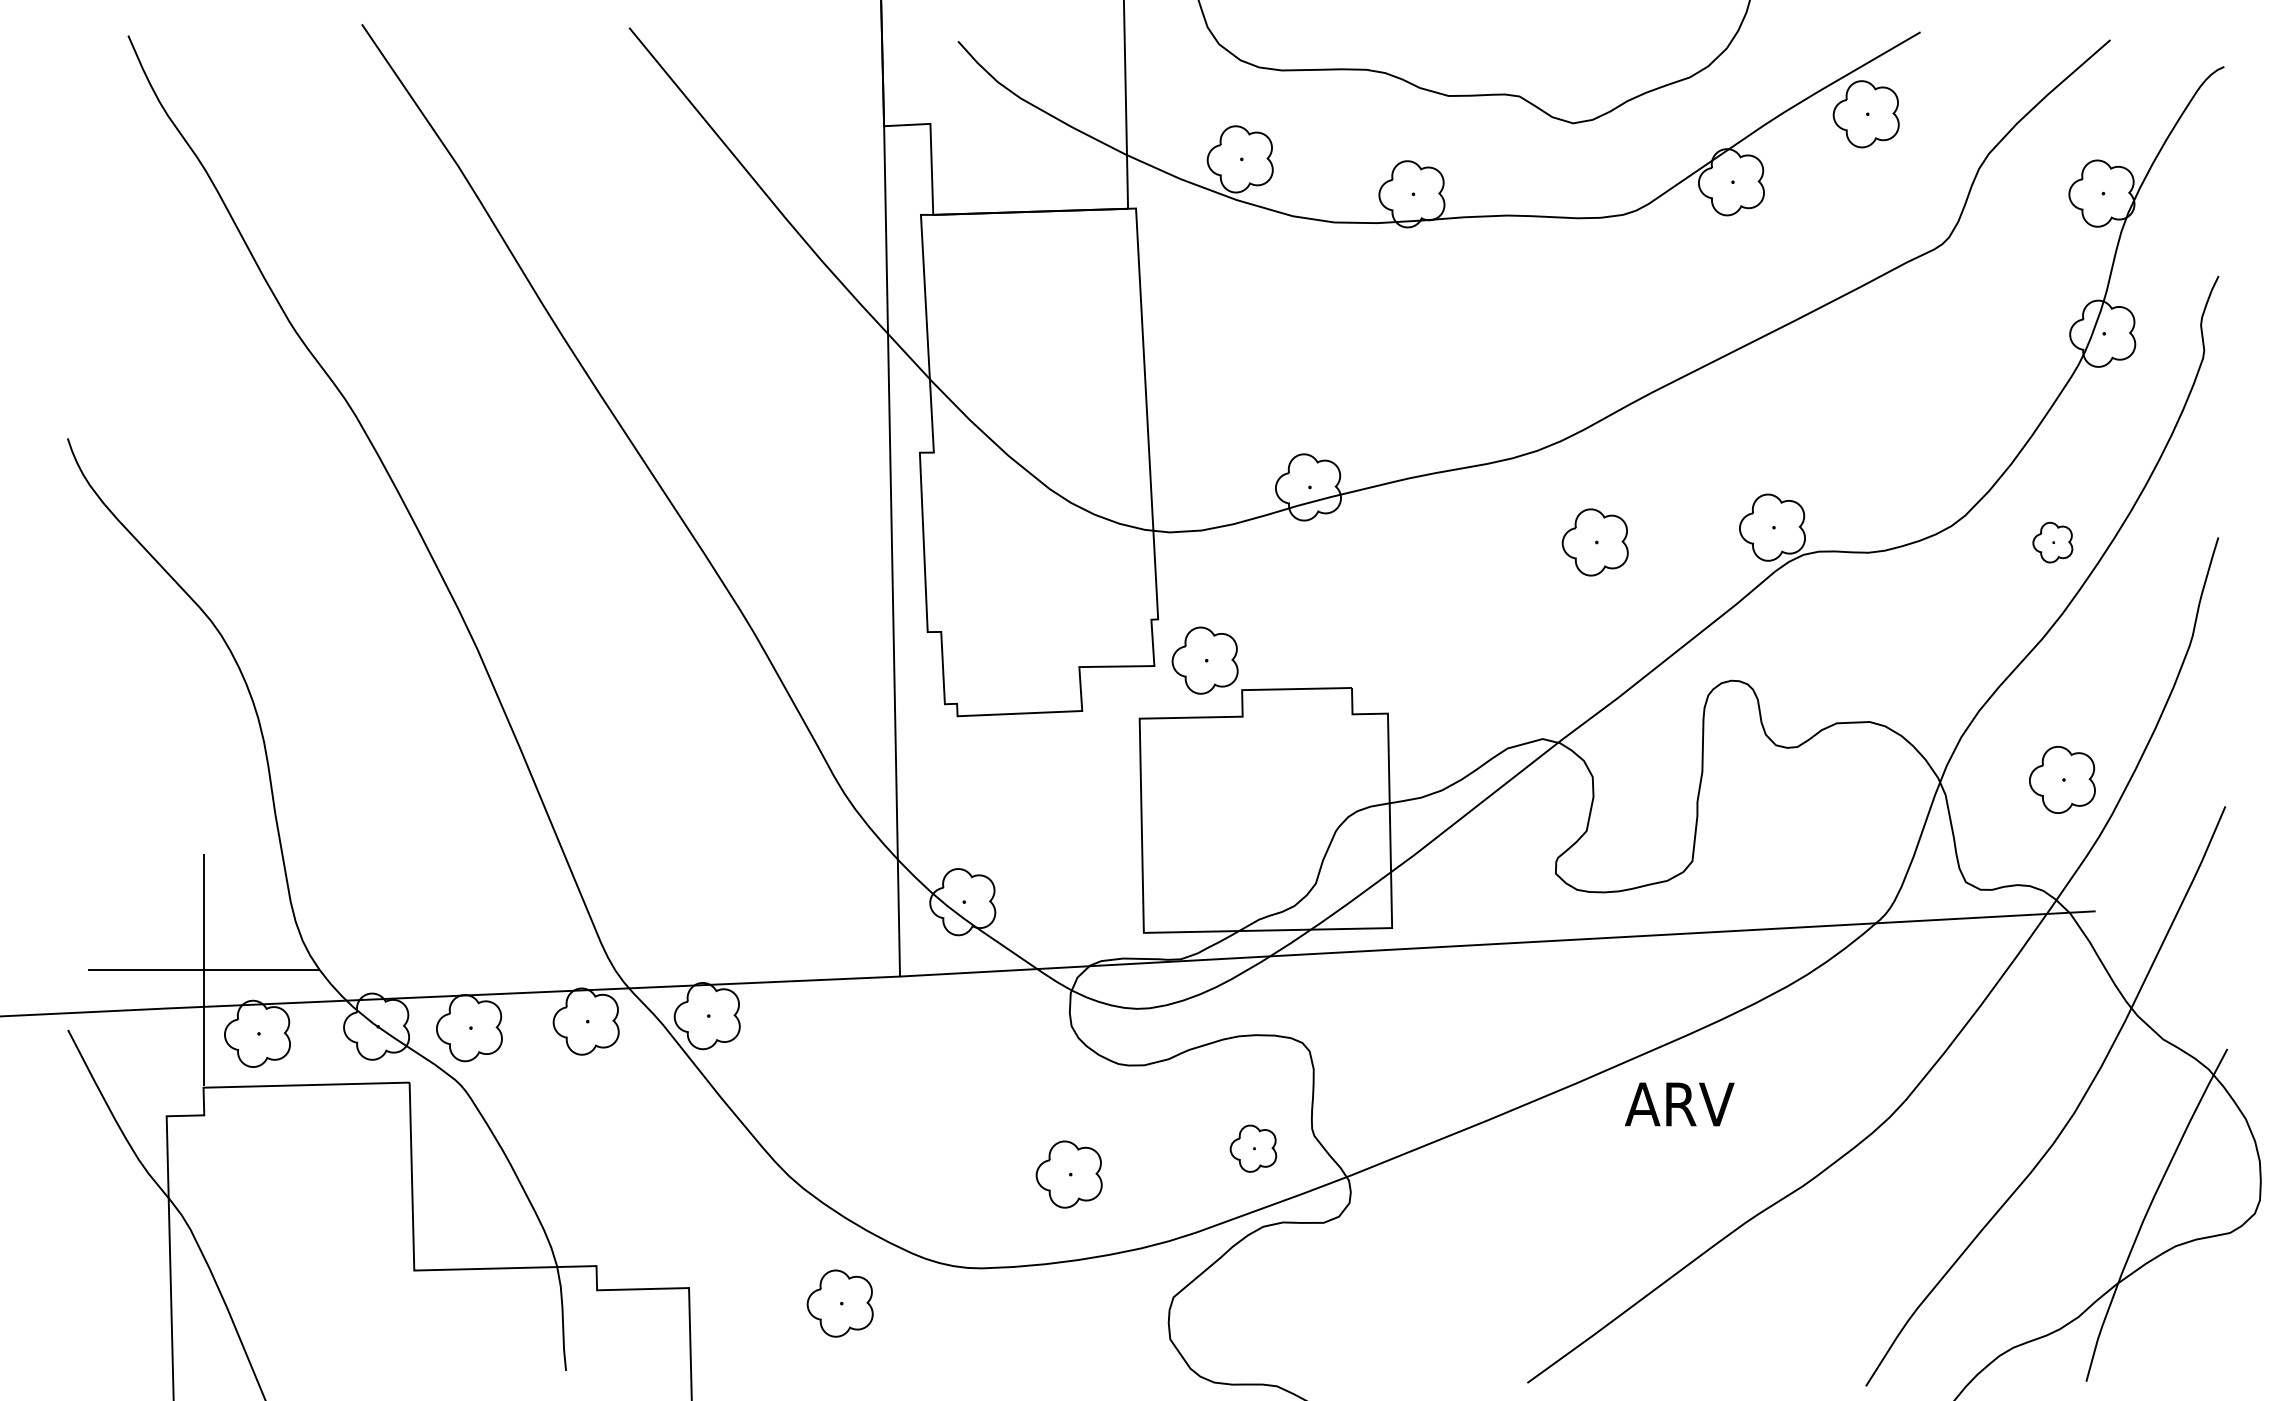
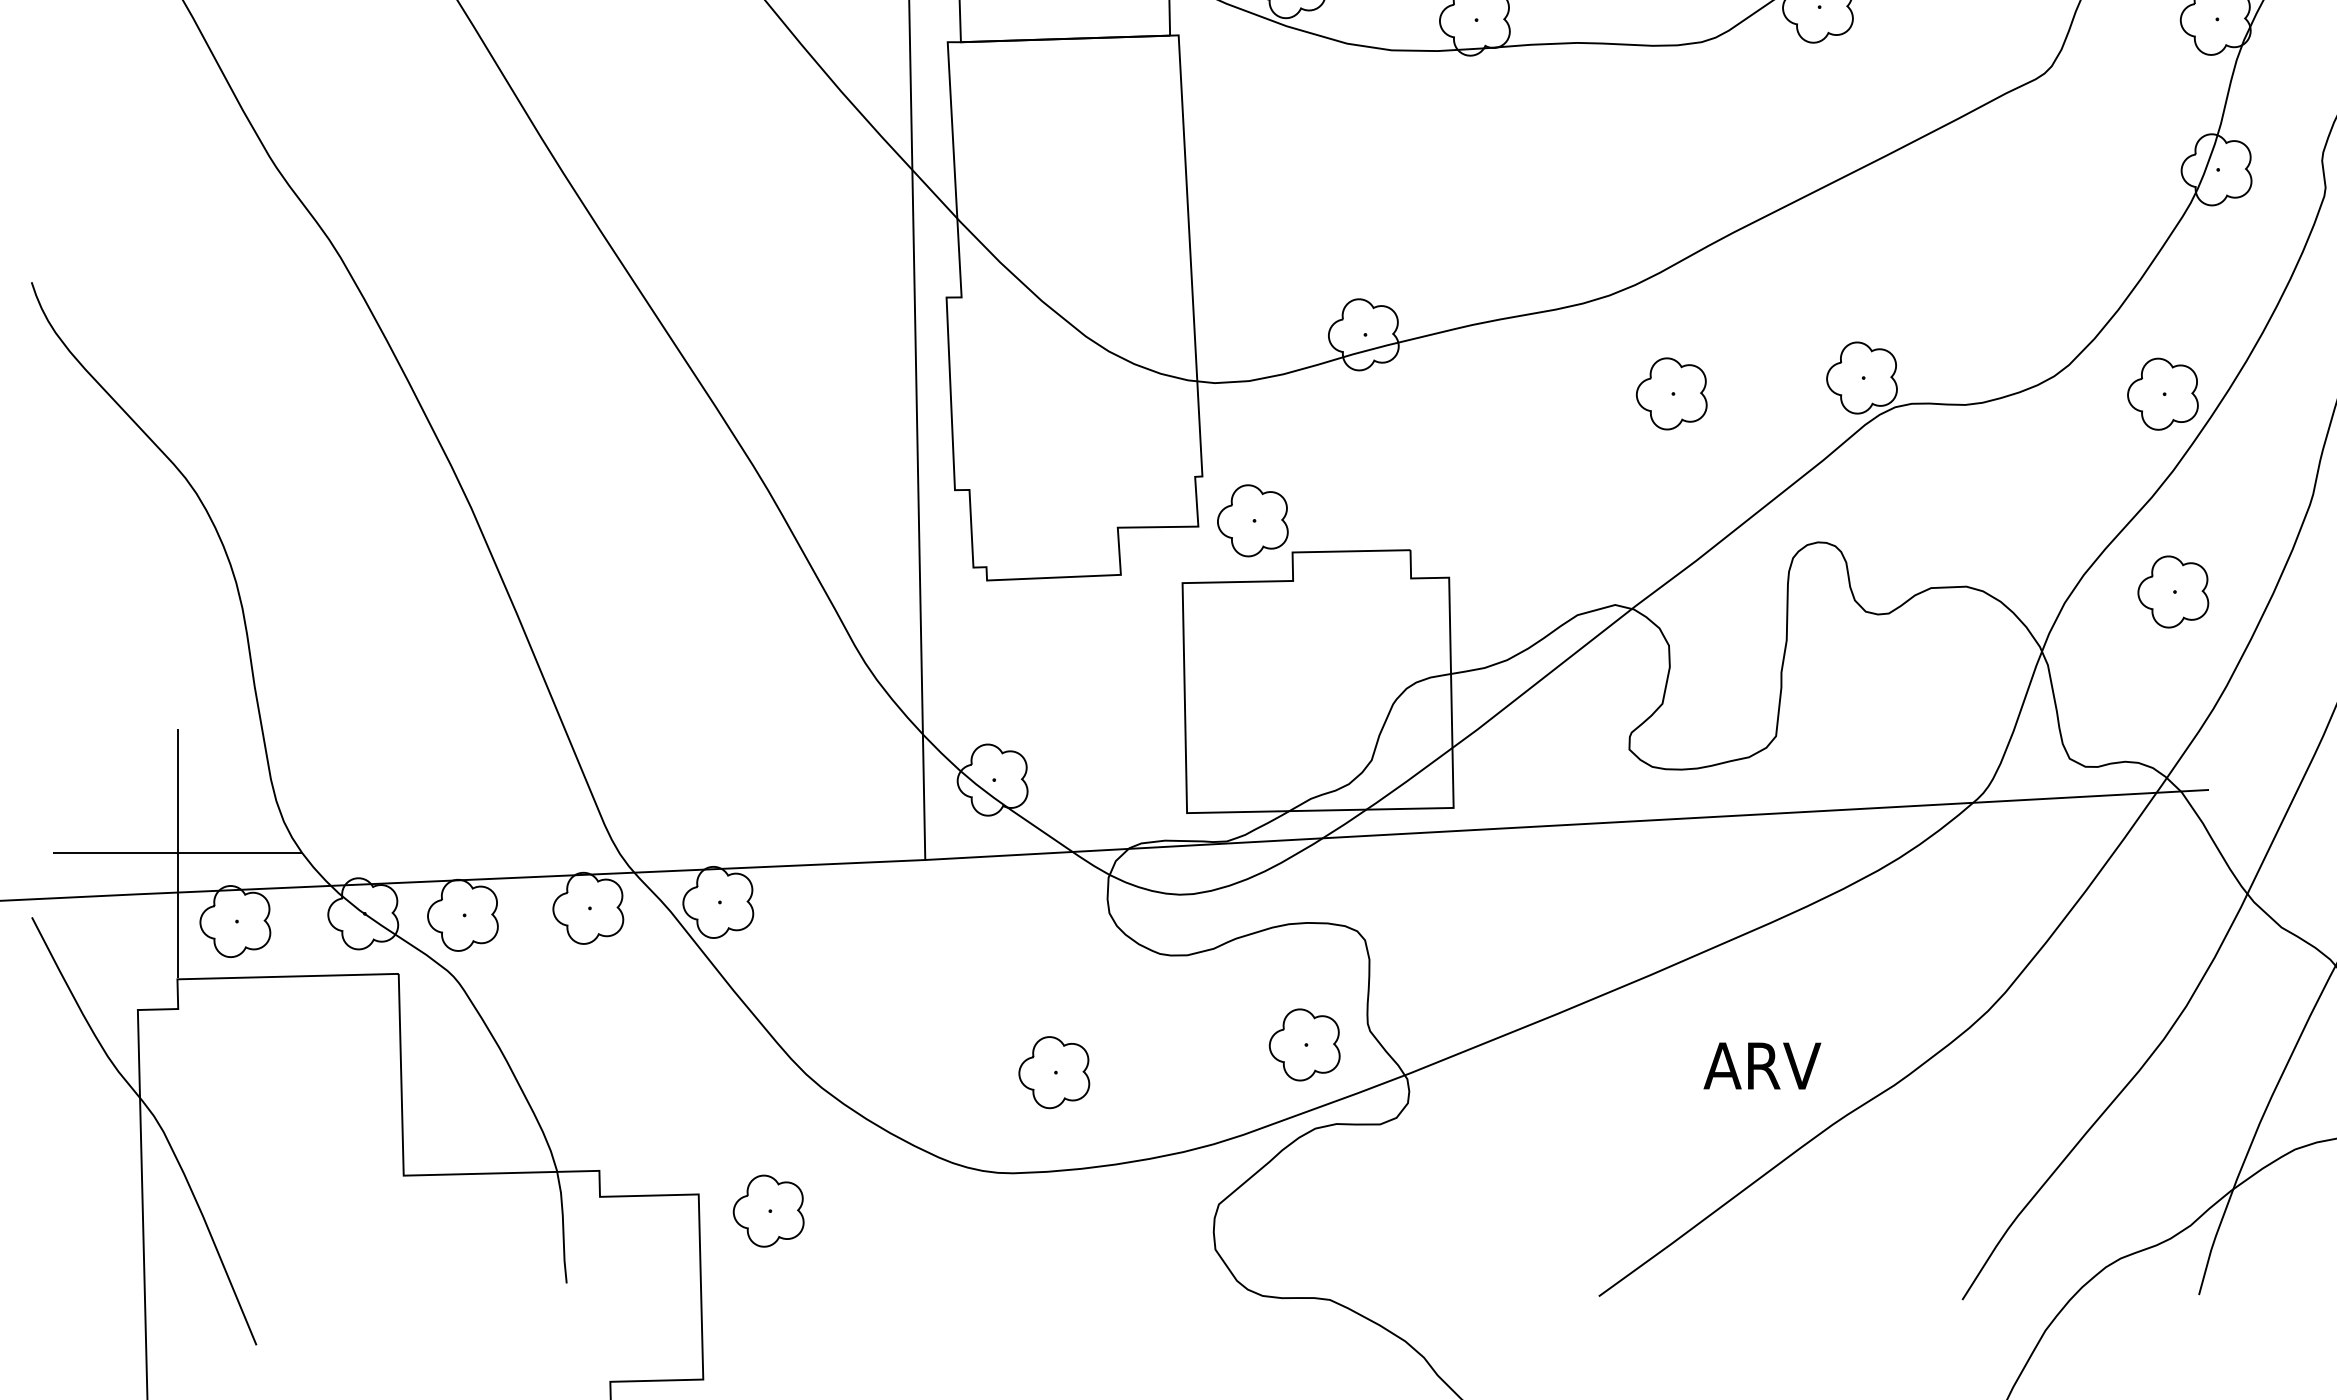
part: (2052, 542) -> (2162, 393), size x1.67
part: (2062, 779) -> (2173, 591), moved
text: (1679, 1104) -> (1762, 1066), moved
part: (1253, 1148) -> (1304, 1044), size x1.43
part: (1068, 1174) -> (1053, 1072), moved
part: (839, 1303) -> (767, 1211), moved

